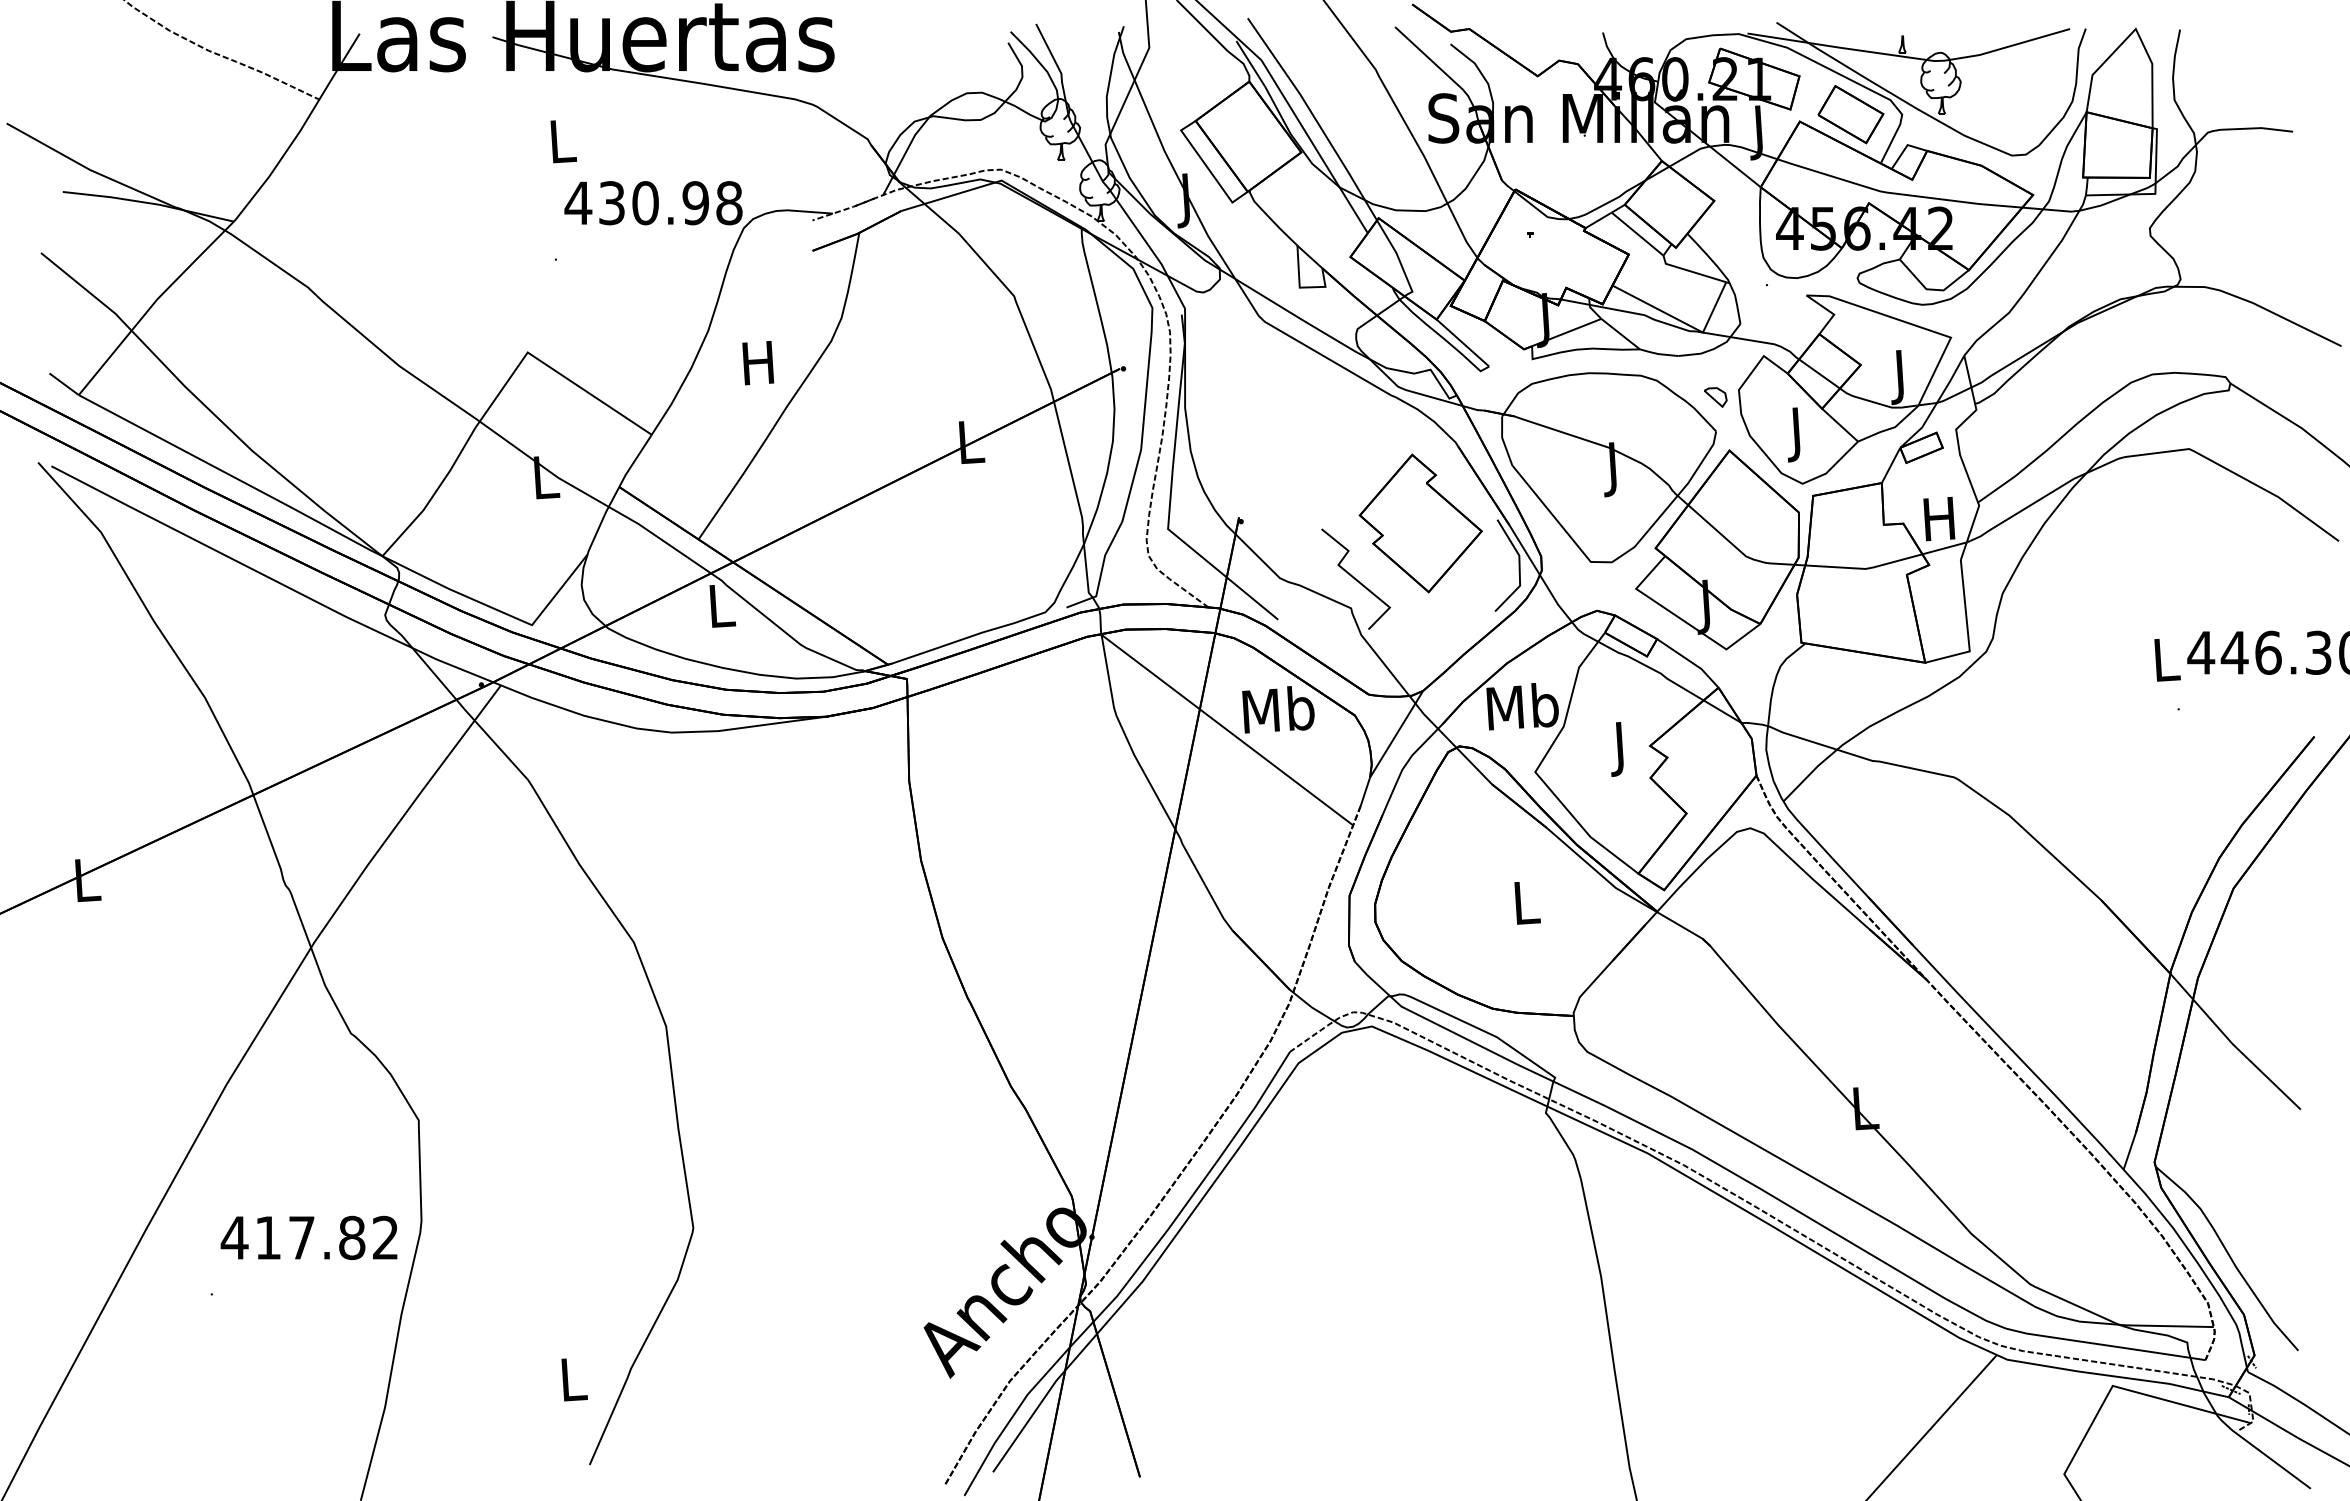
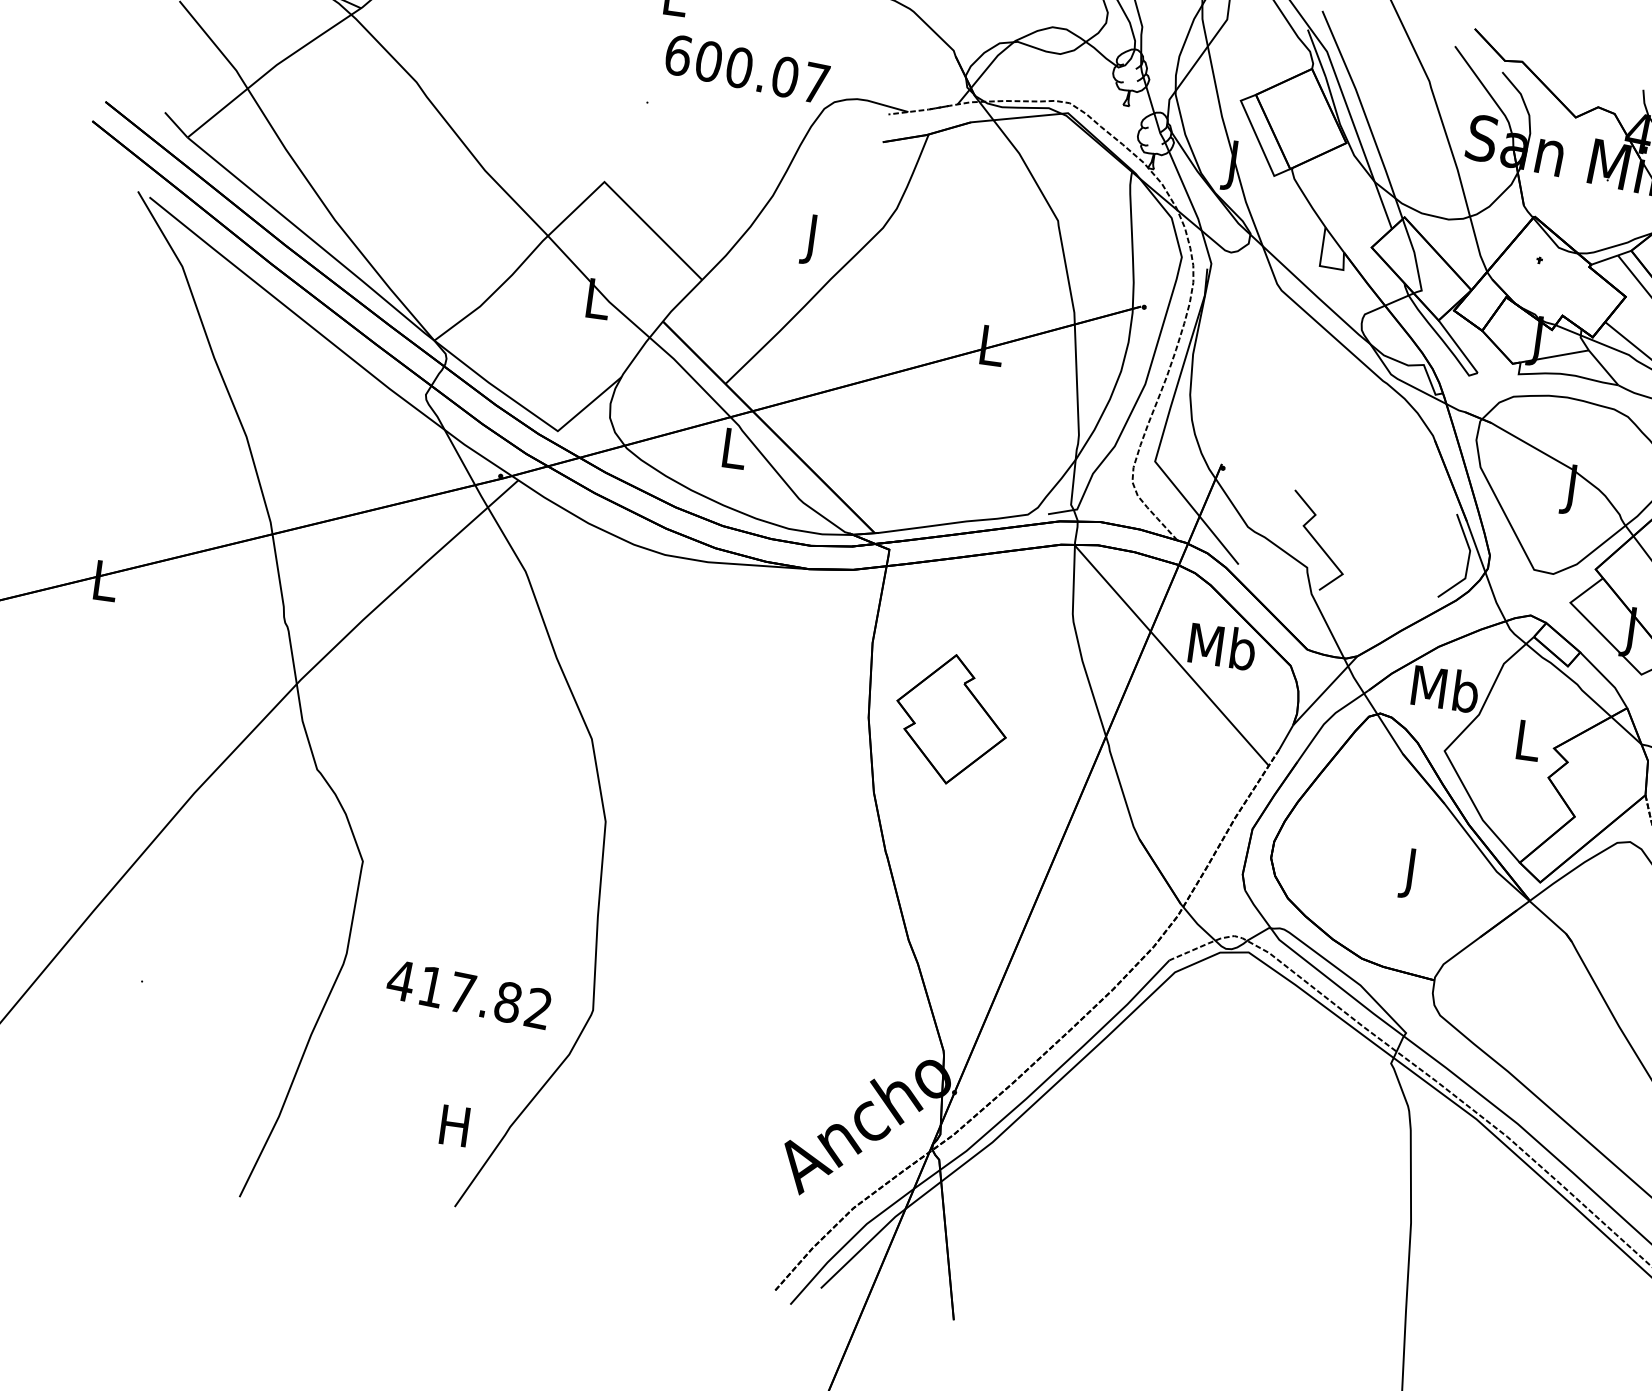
text: (653, 203) -> (746, 69), 430.98 -> 600.07
text: (758, 368) -> (811, 239), H -> J
part: (1420, 523) -> (951, 719), moved
text: (1622, 749) -> (1528, 746), J -> L
text: (1527, 908) -> (1412, 873), L -> J
text: (308, 1237) -> (468, 993), moved
text: (572, 1379) -> (454, 1125), L -> H

